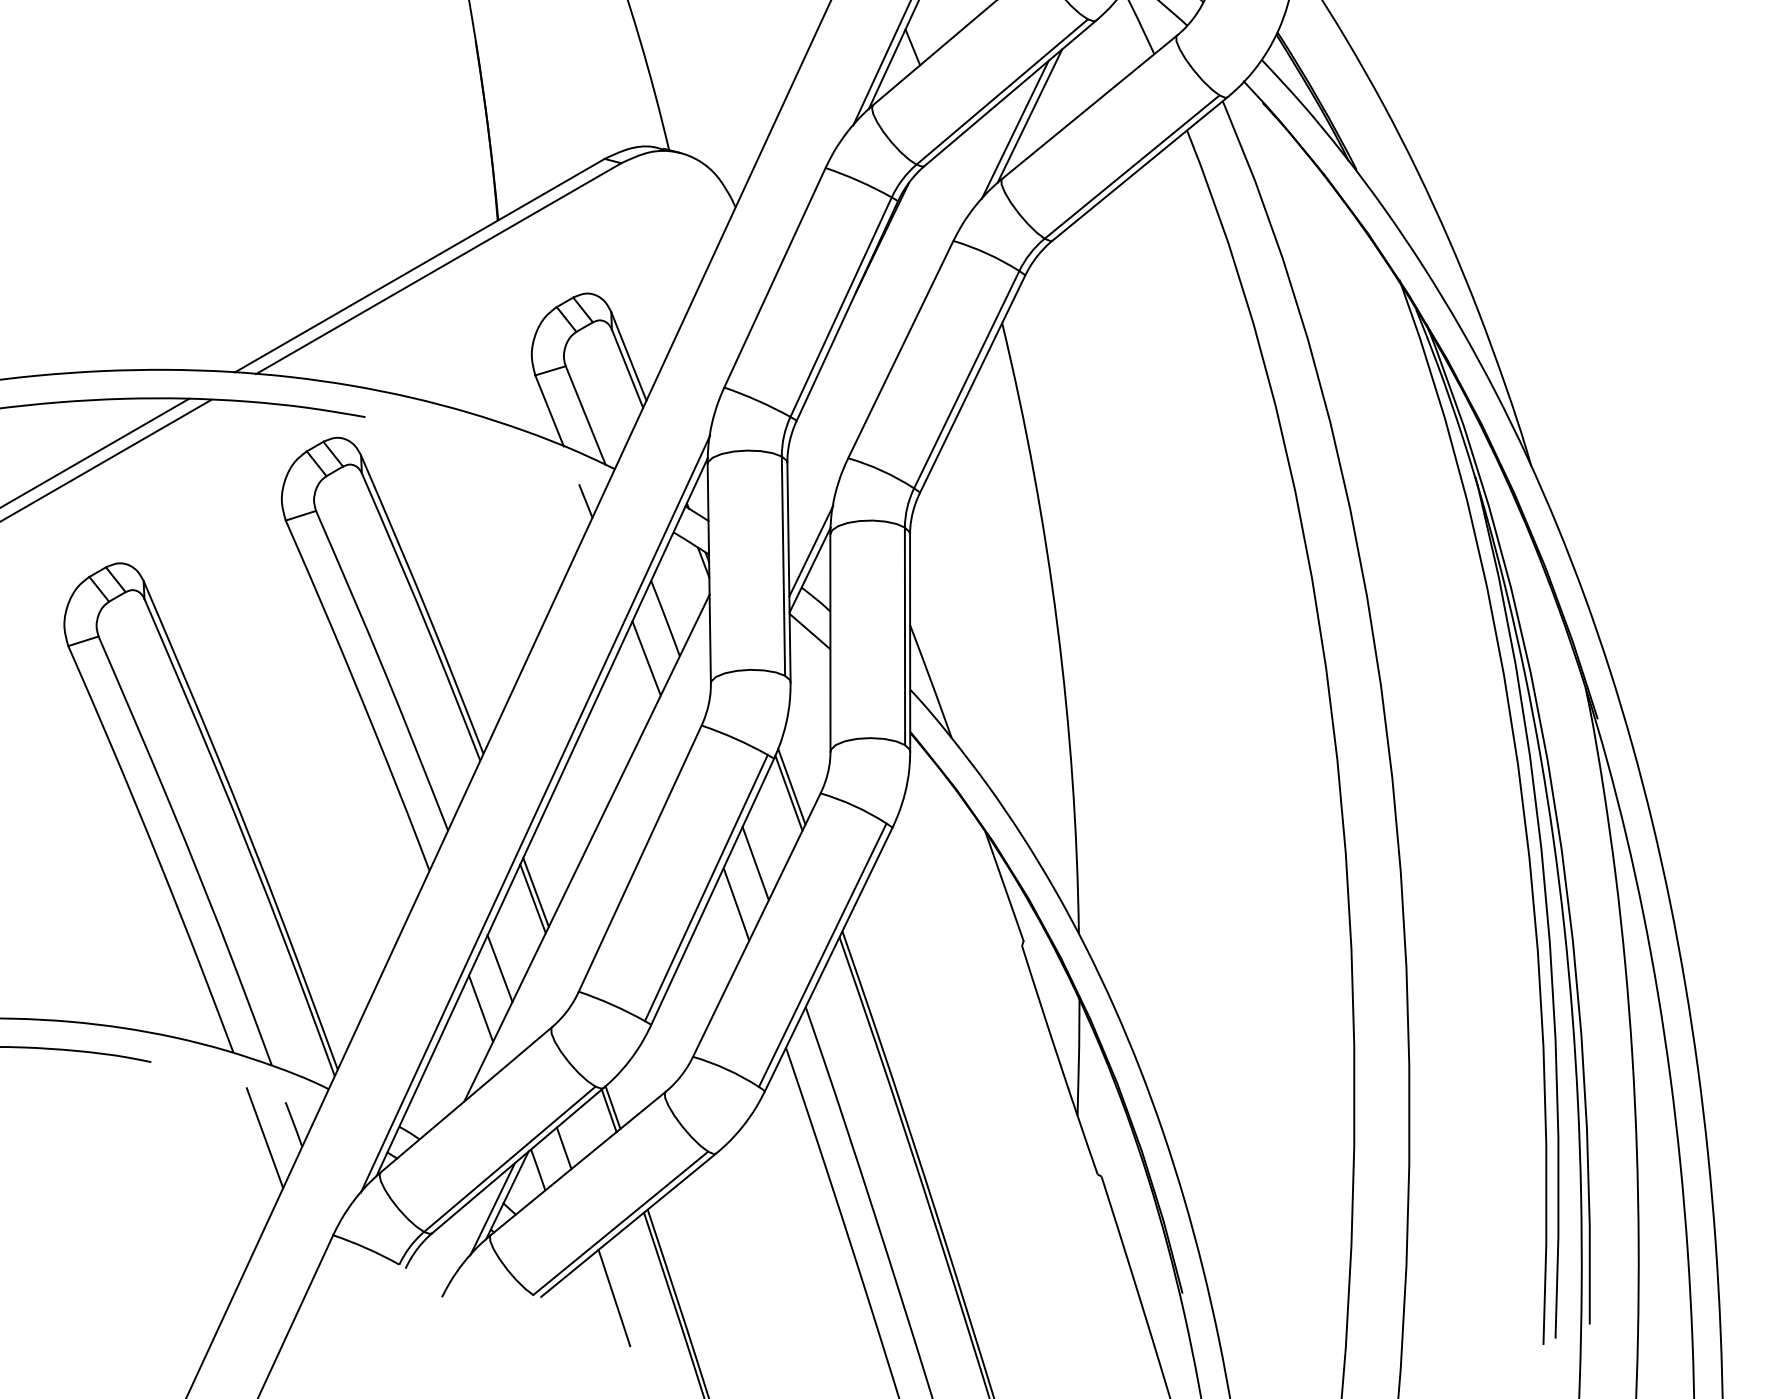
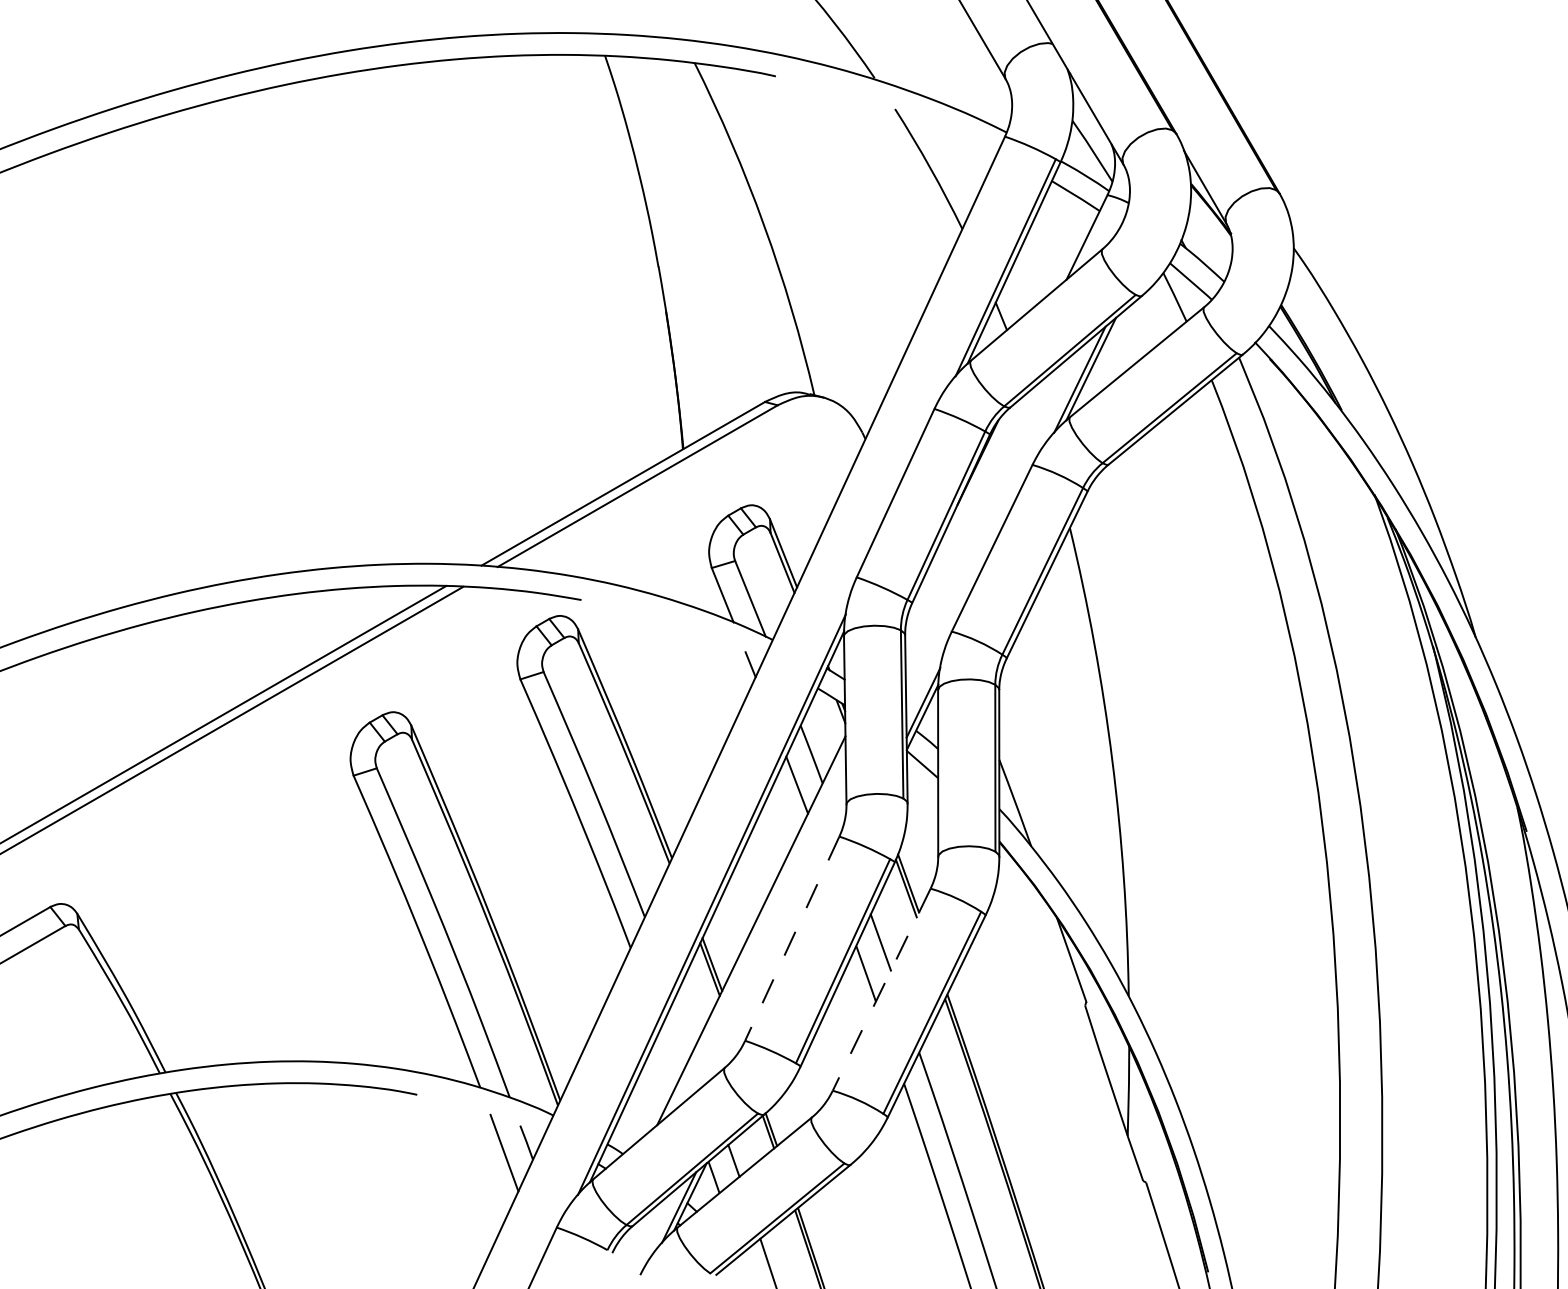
line: (640, 859) -> (792, 939), solid -> dashed
line: (756, 926) -> (881, 990), solid -> dashed
line: (499, 967) -> (684, 1022), removed
line: (480, 1008) -> (669, 1053), removed

